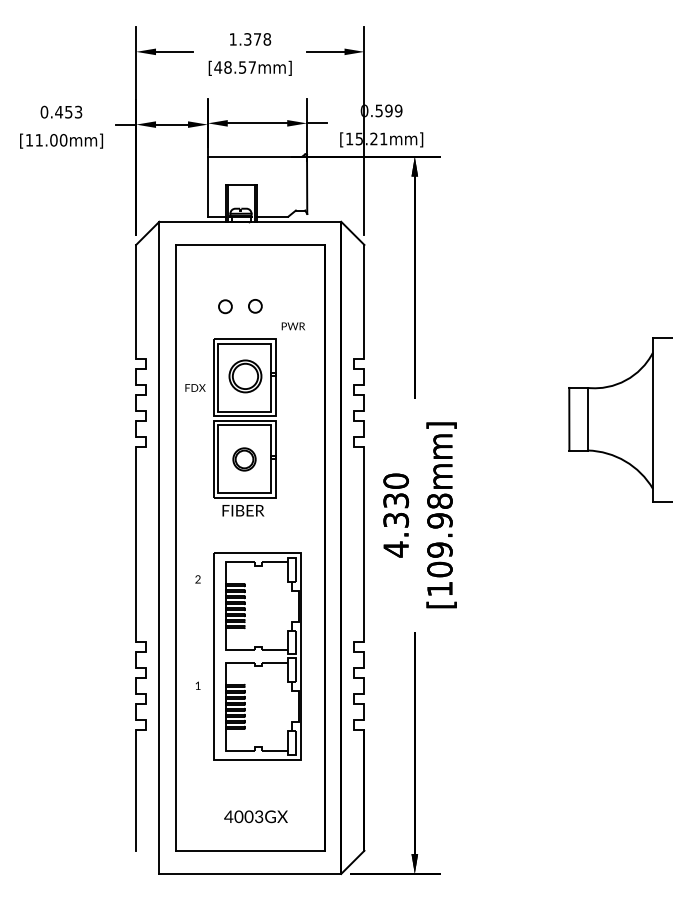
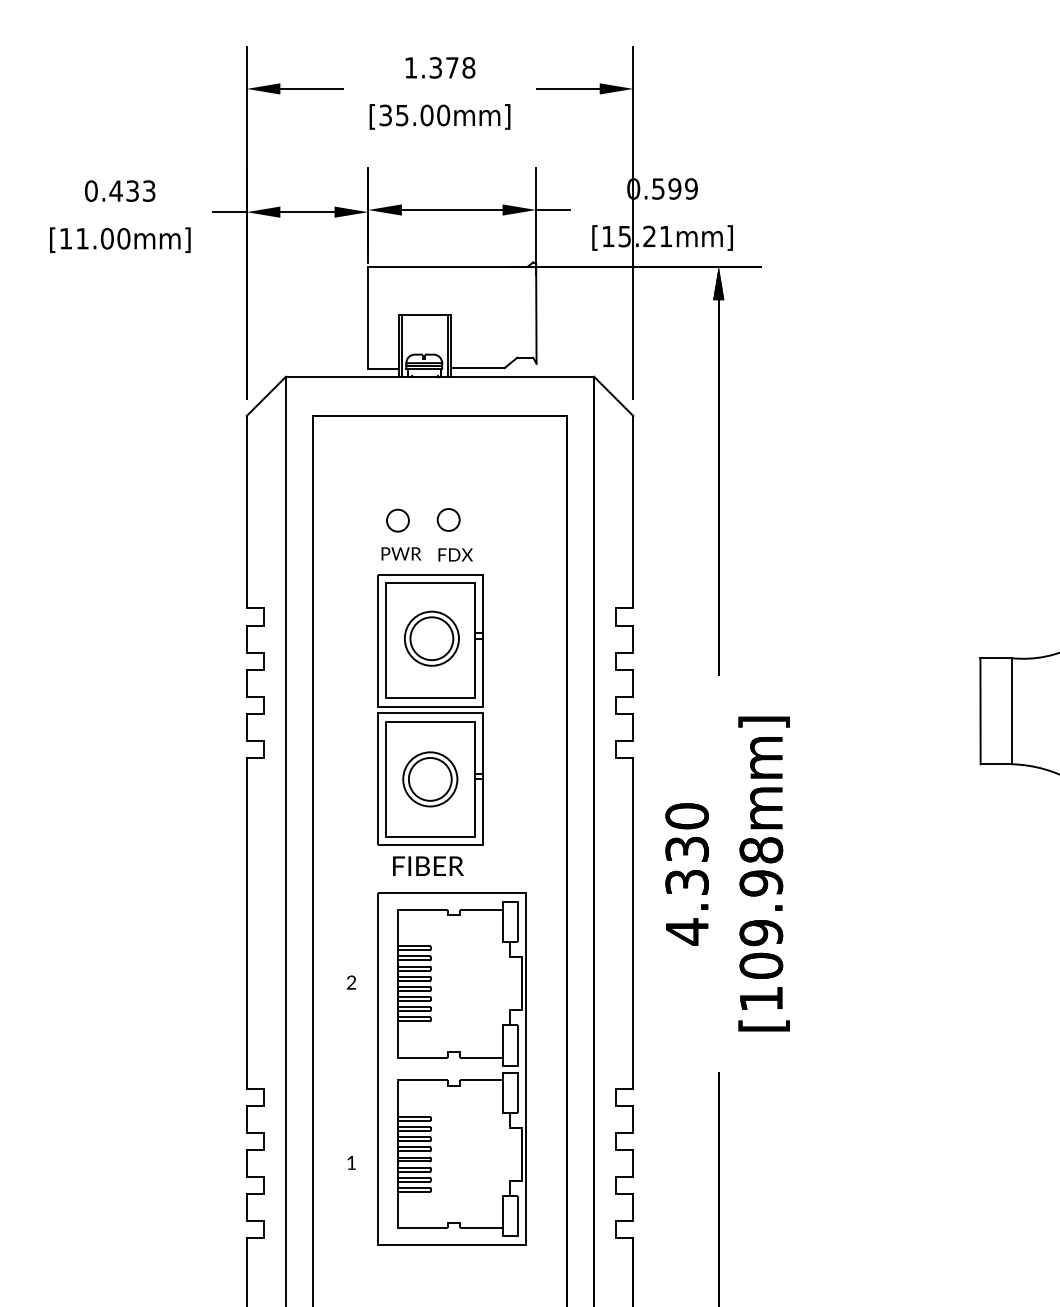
text: (235, 67) -> (414, 115), [48.57mm] -> [35.00mm]
text: (68, 111) -> (132, 189), 0.453 -> 0.433
text: (292, 326) -> (399, 554), moved
text: (195, 387) -> (455, 554), moved
part: (244, 459) -> (430, 779), size x1.43
part: (257, 656) -> (452, 1069), moved

